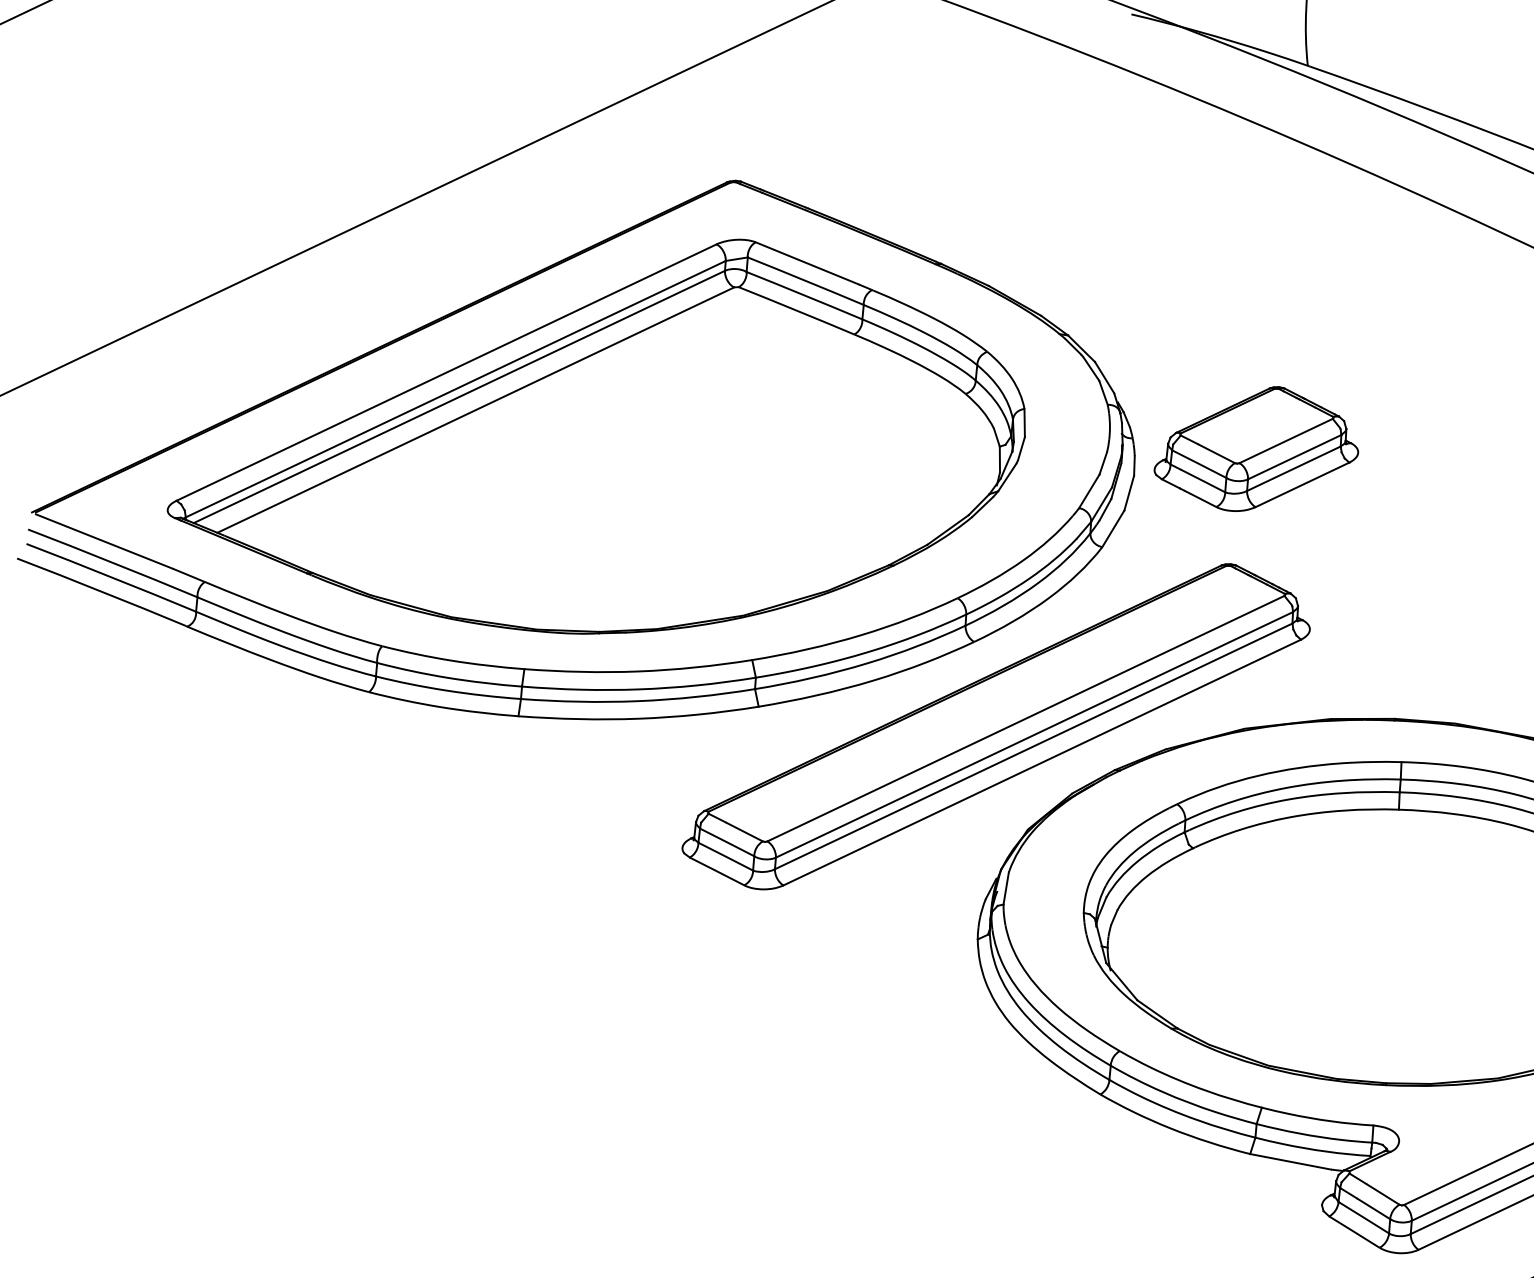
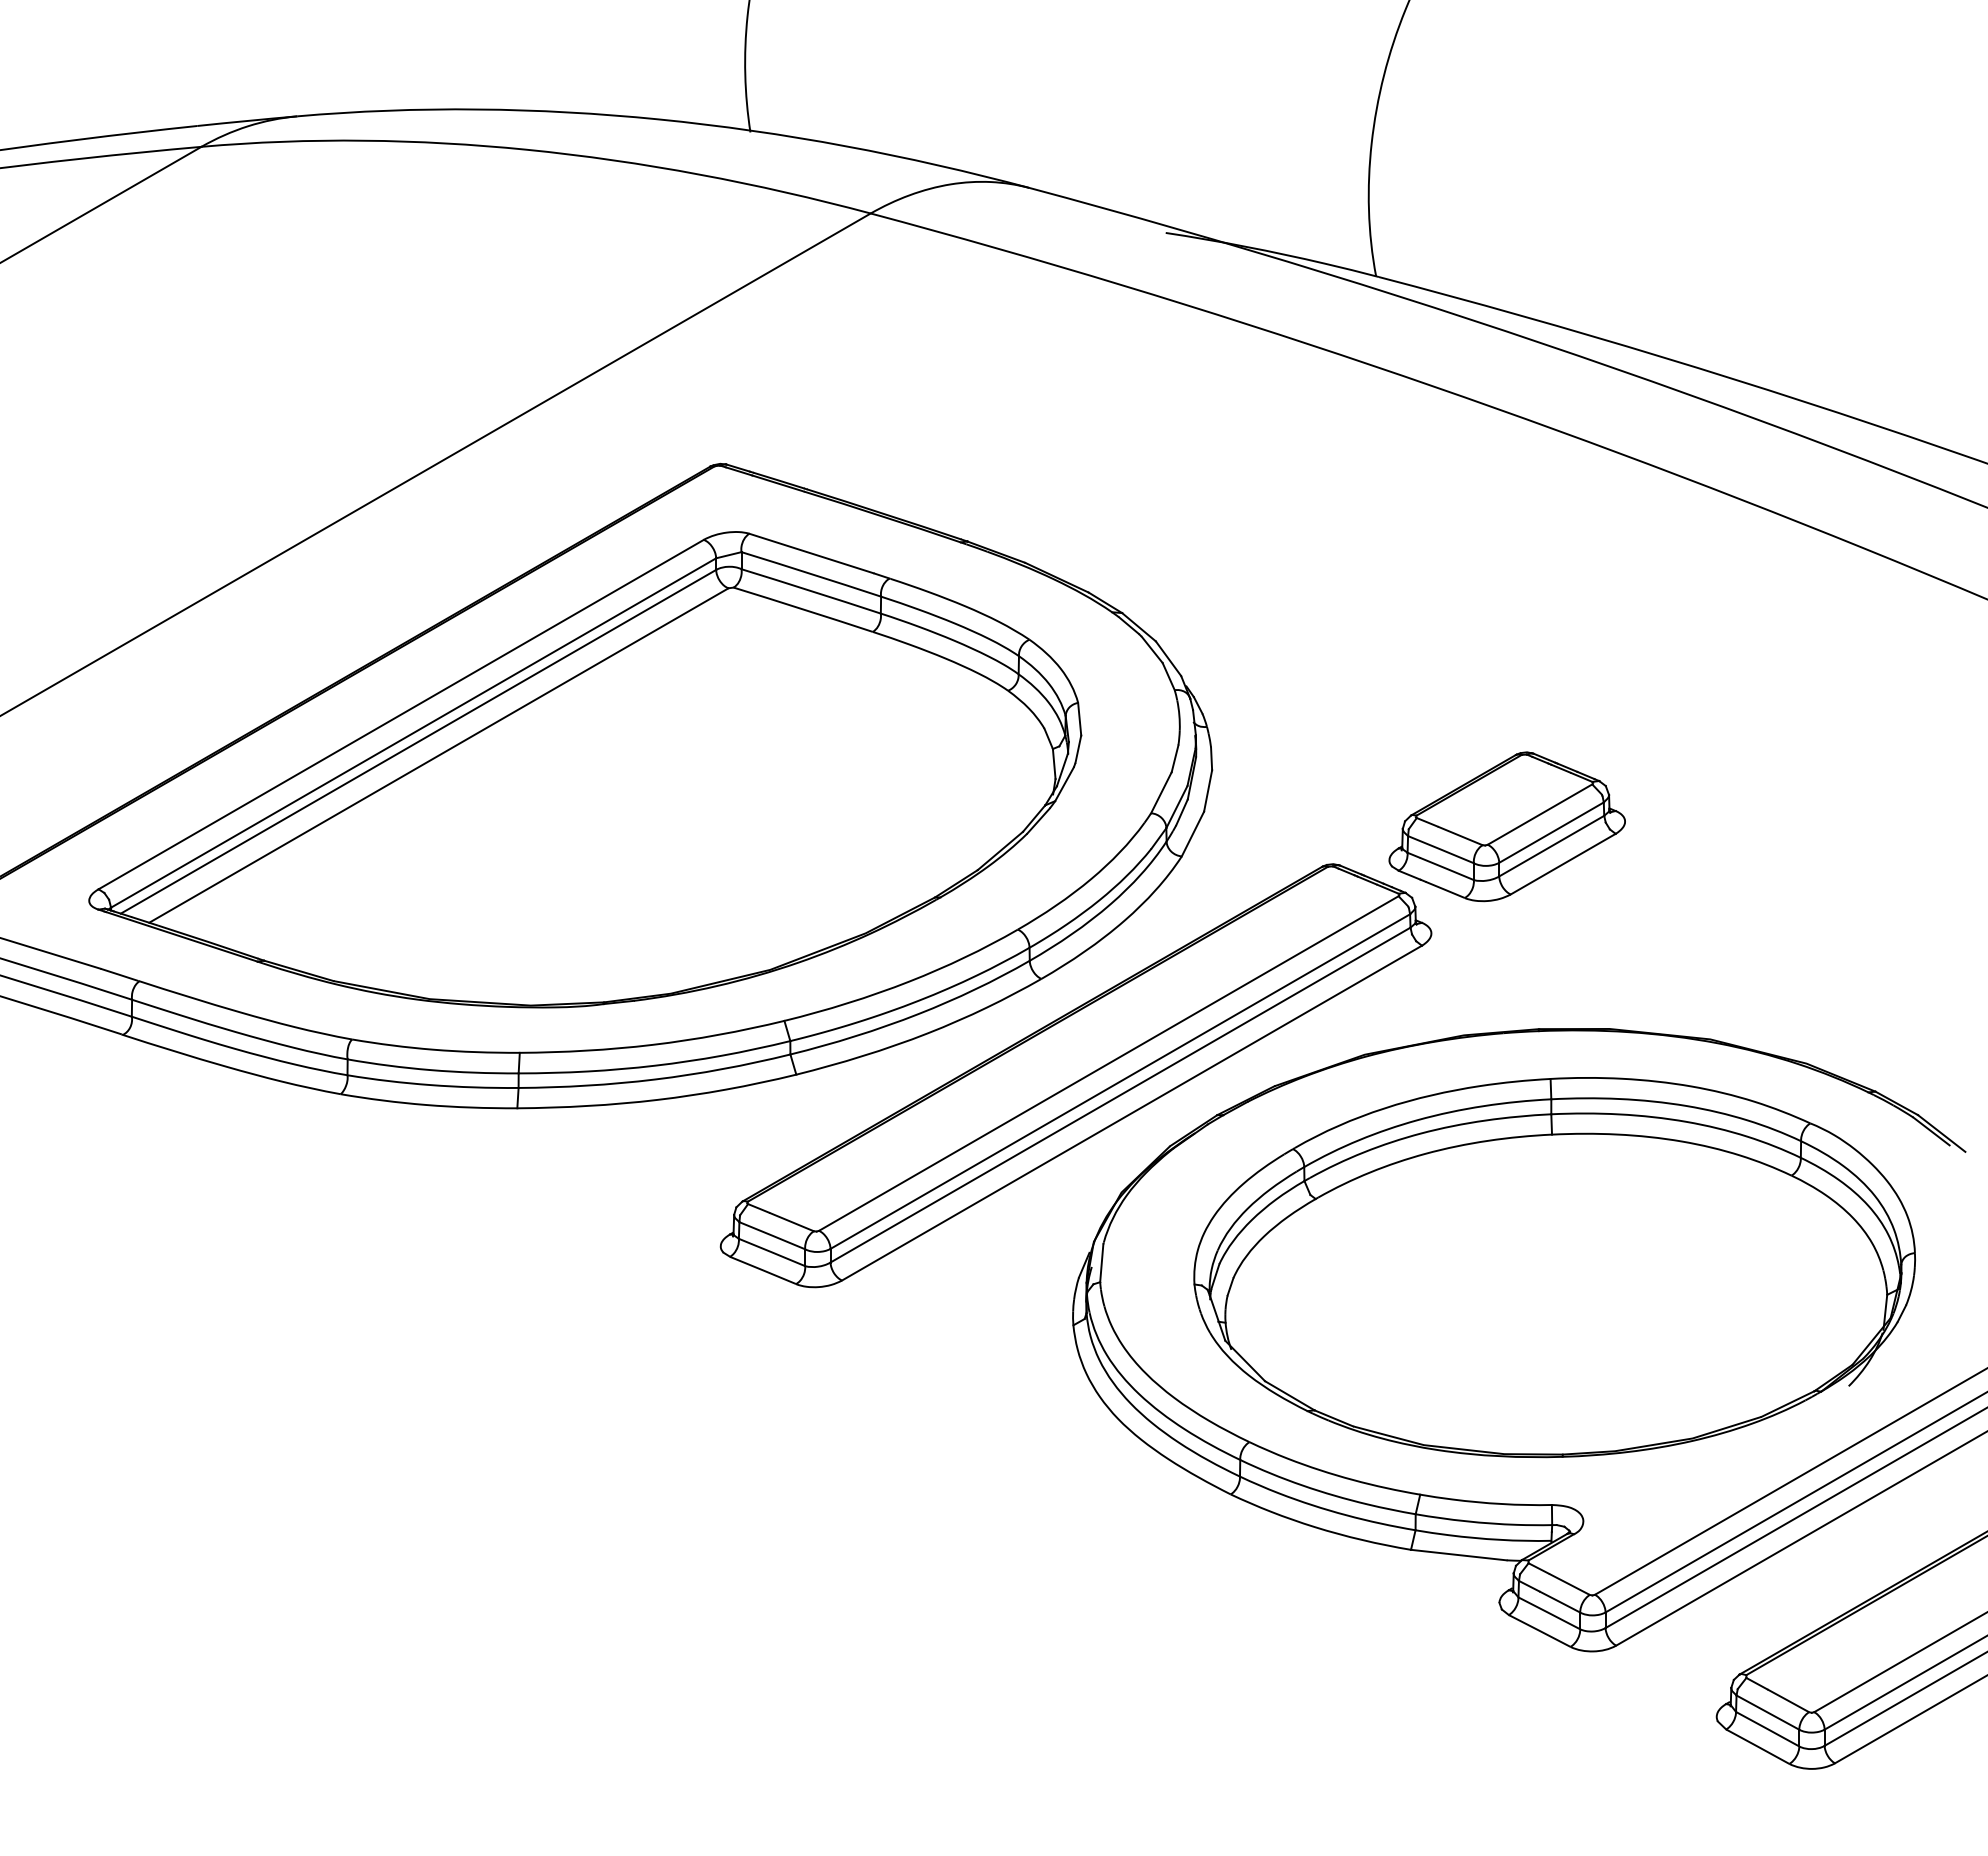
part: (1256, 448) -> (1506, 826), moved

